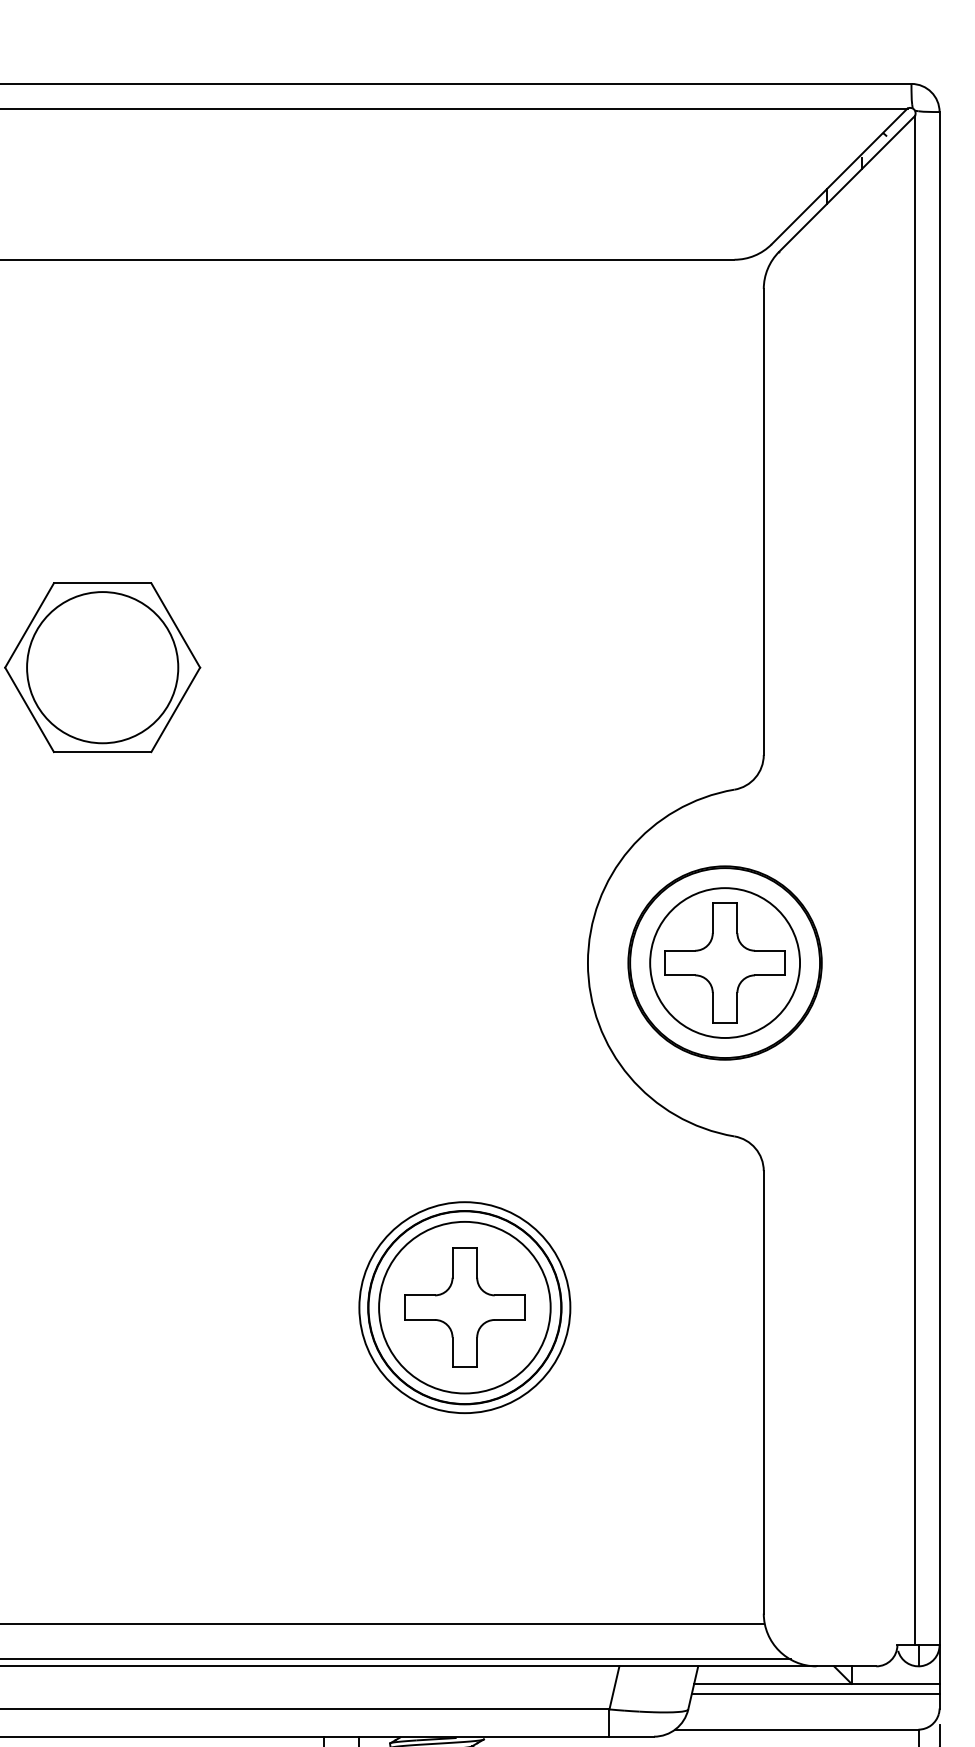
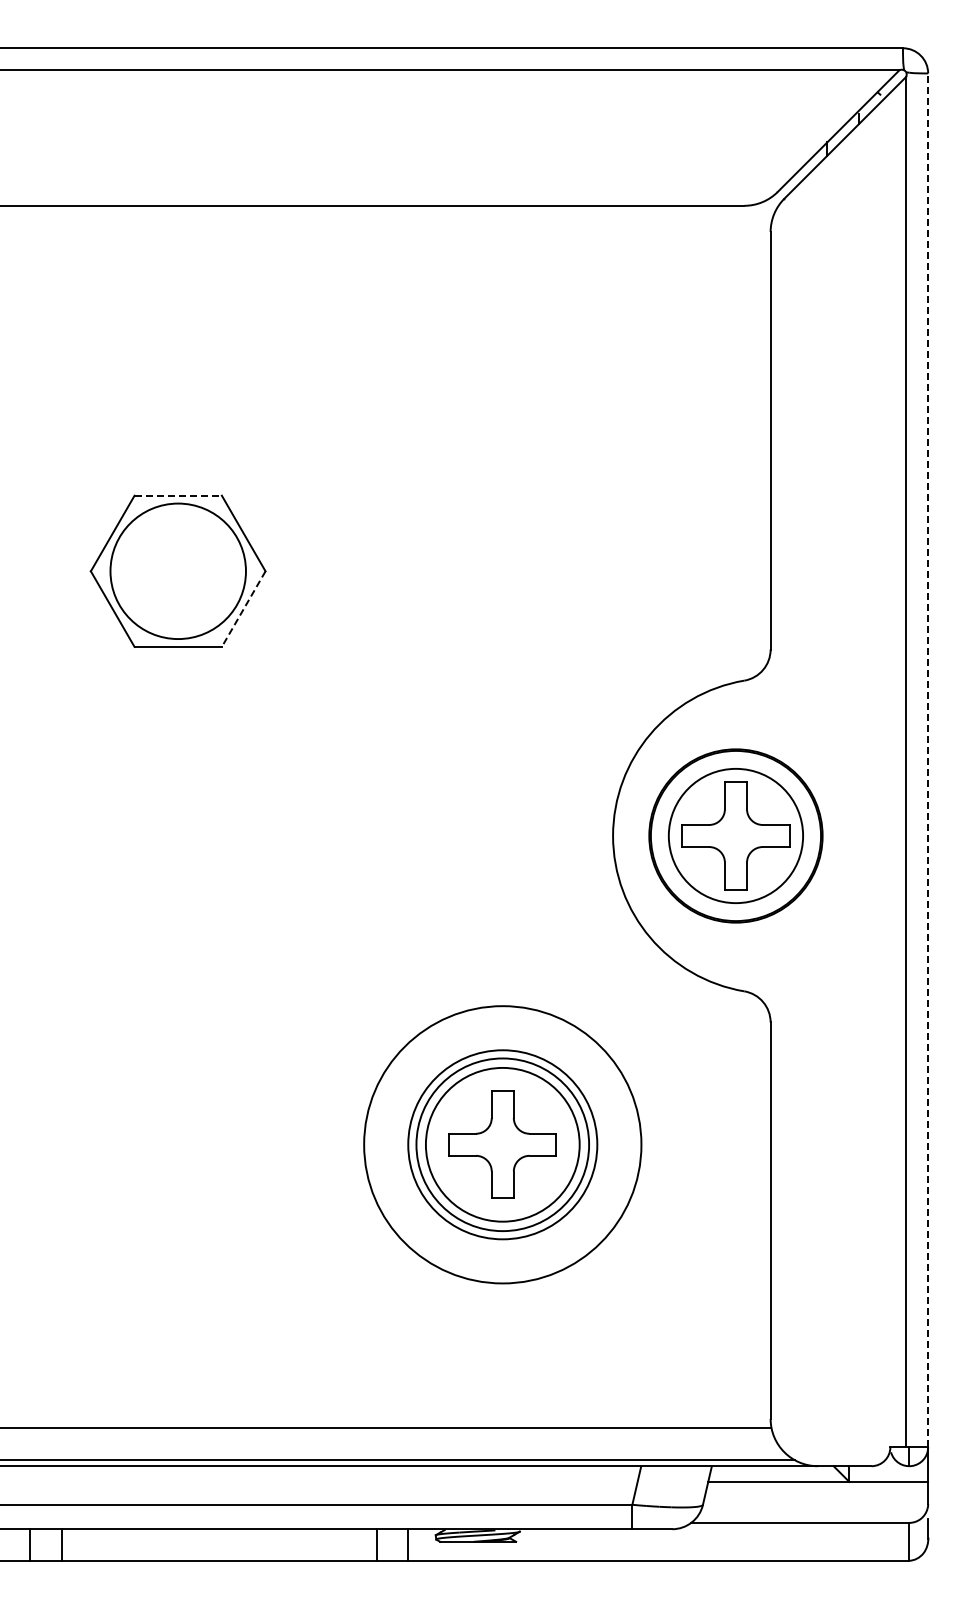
line: (102, 583) -> (178, 495), solid -> dashed
line: (175, 710) -> (243, 609), solid -> dashed
line: (939, 878) -> (928, 760), solid -> dashed
circle: (464, 1307) -> (502, 1144), size x1.6
line: (816, 1694) -> (817, 1491), removed

